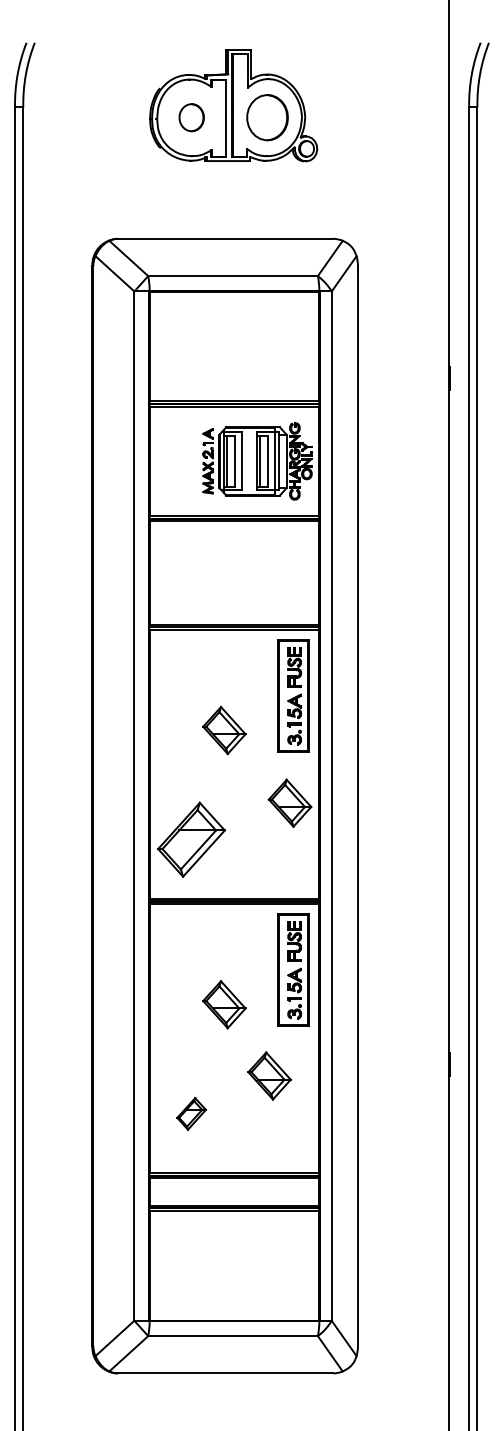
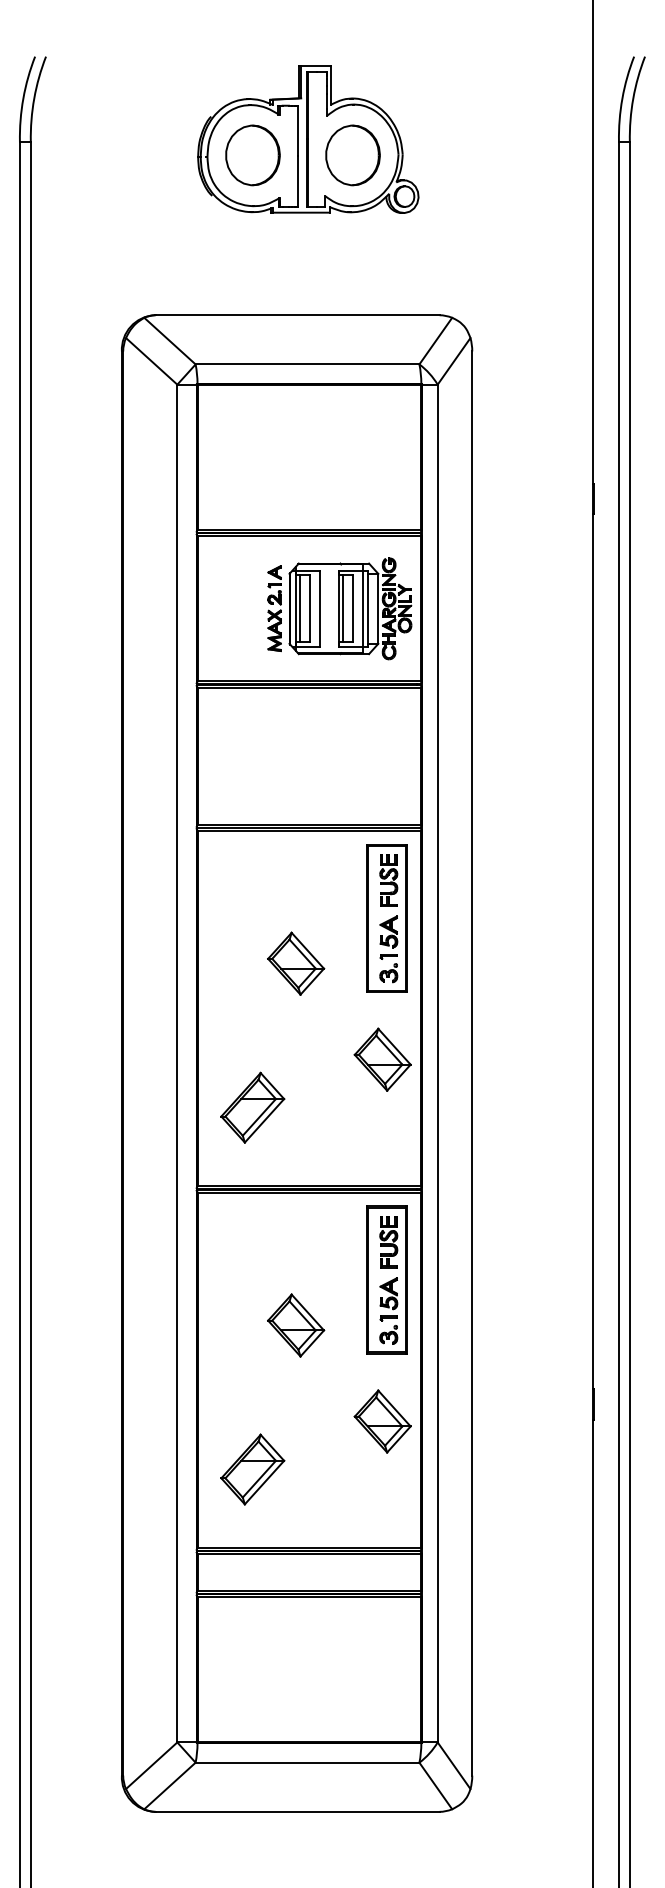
part: (191, 117) -> (252, 155), size x1.67
part: (191, 839) -> (252, 1107), size x0.71
part: (269, 1075) -> (382, 1421), moved
part: (191, 1113) -> (252, 1469), size x1.67

